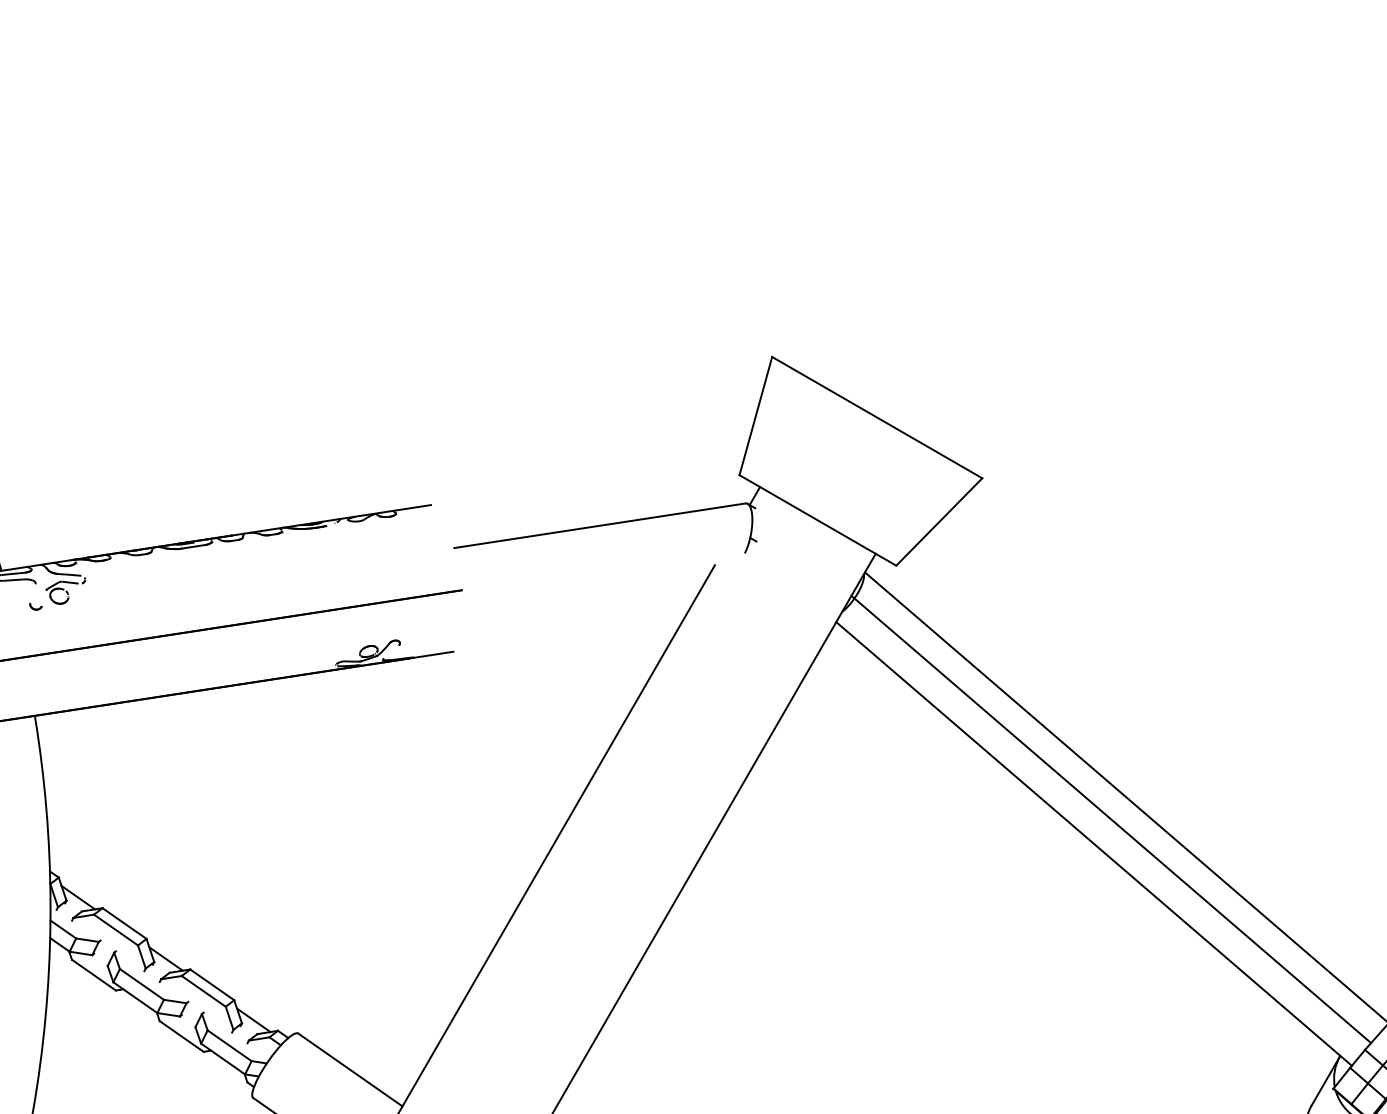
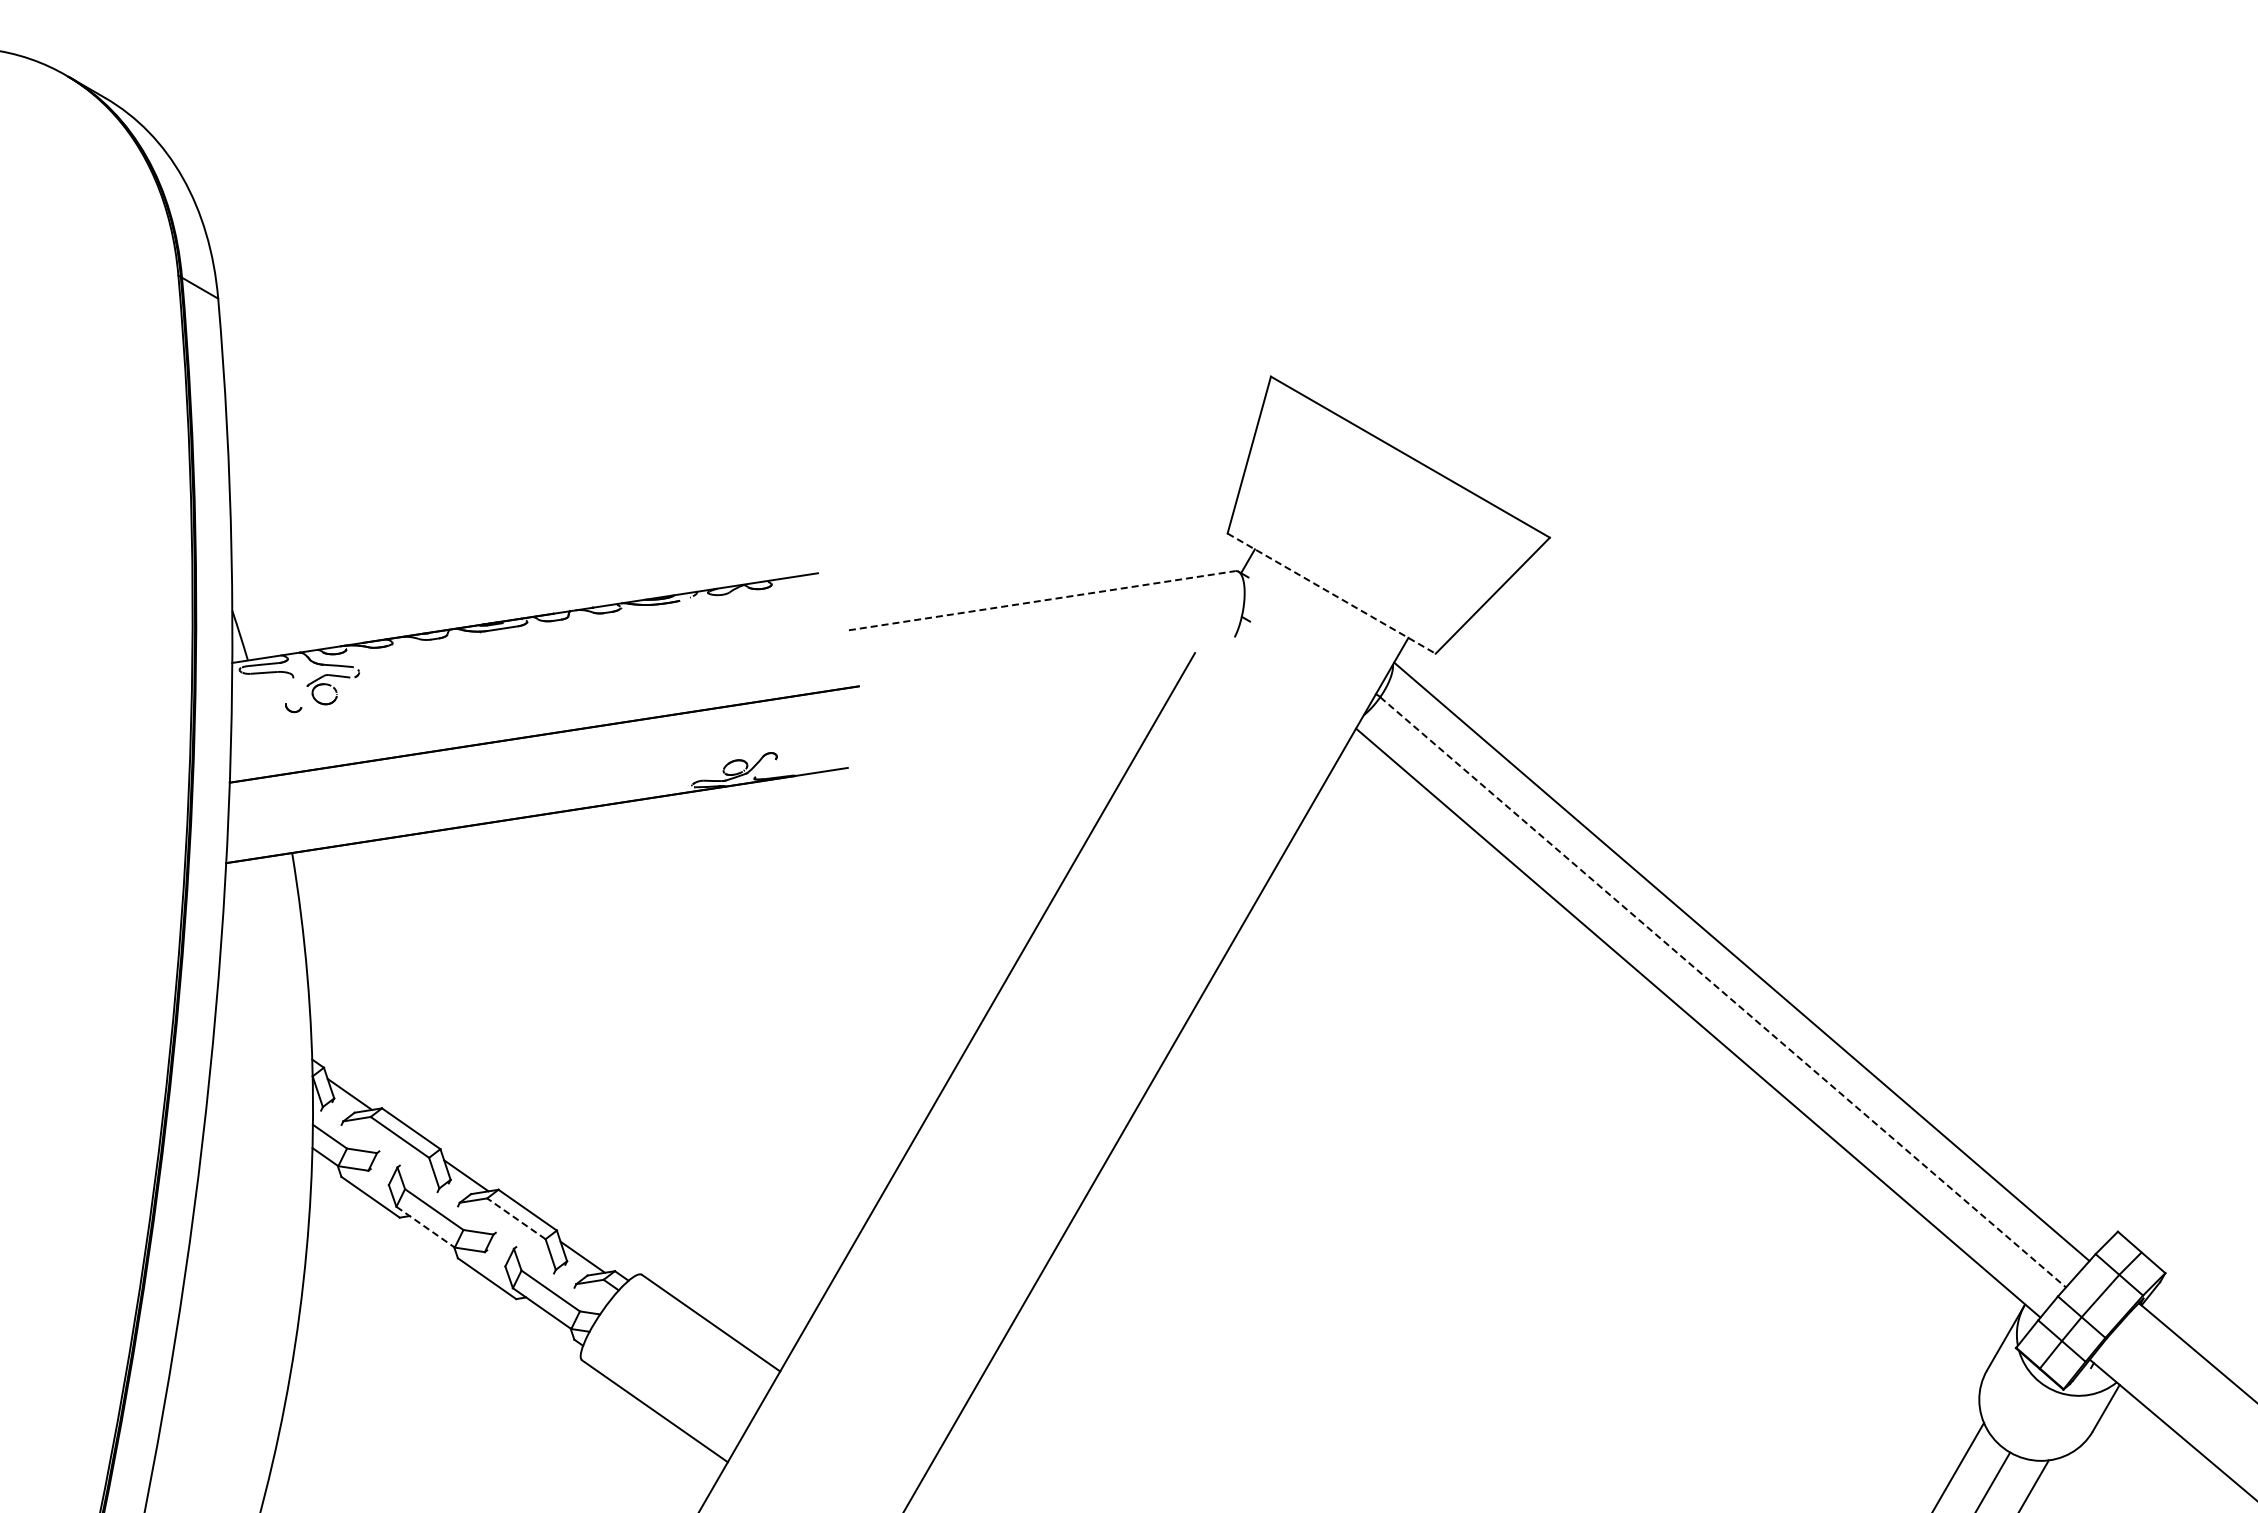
line: (818, 520) -> (1332, 593), solid -> dashed
line: (600, 525) -> (1042, 600), solid -> dashed
line: (1113, 820) -> (1723, 992), solid -> dashed
line: (203, 991) -> (516, 1218), solid -> dashed
line: (135, 997) -> (425, 1227), solid -> dashed

